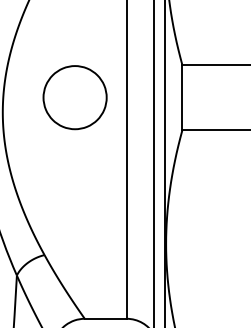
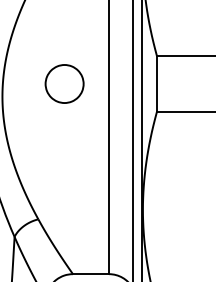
part: (74, 97) -> (64, 83), size x0.7

